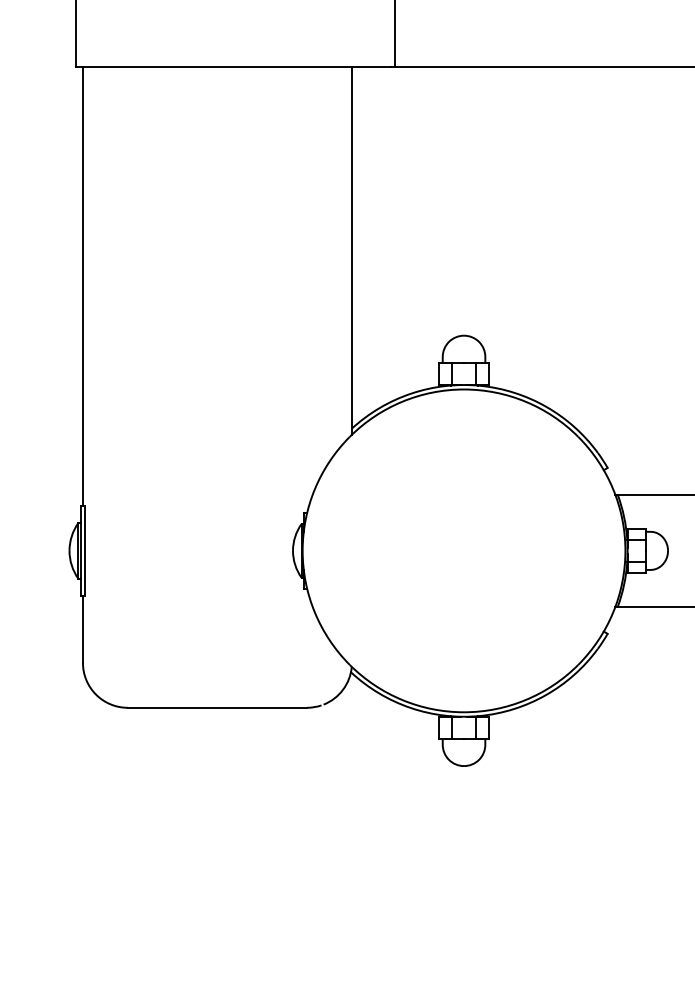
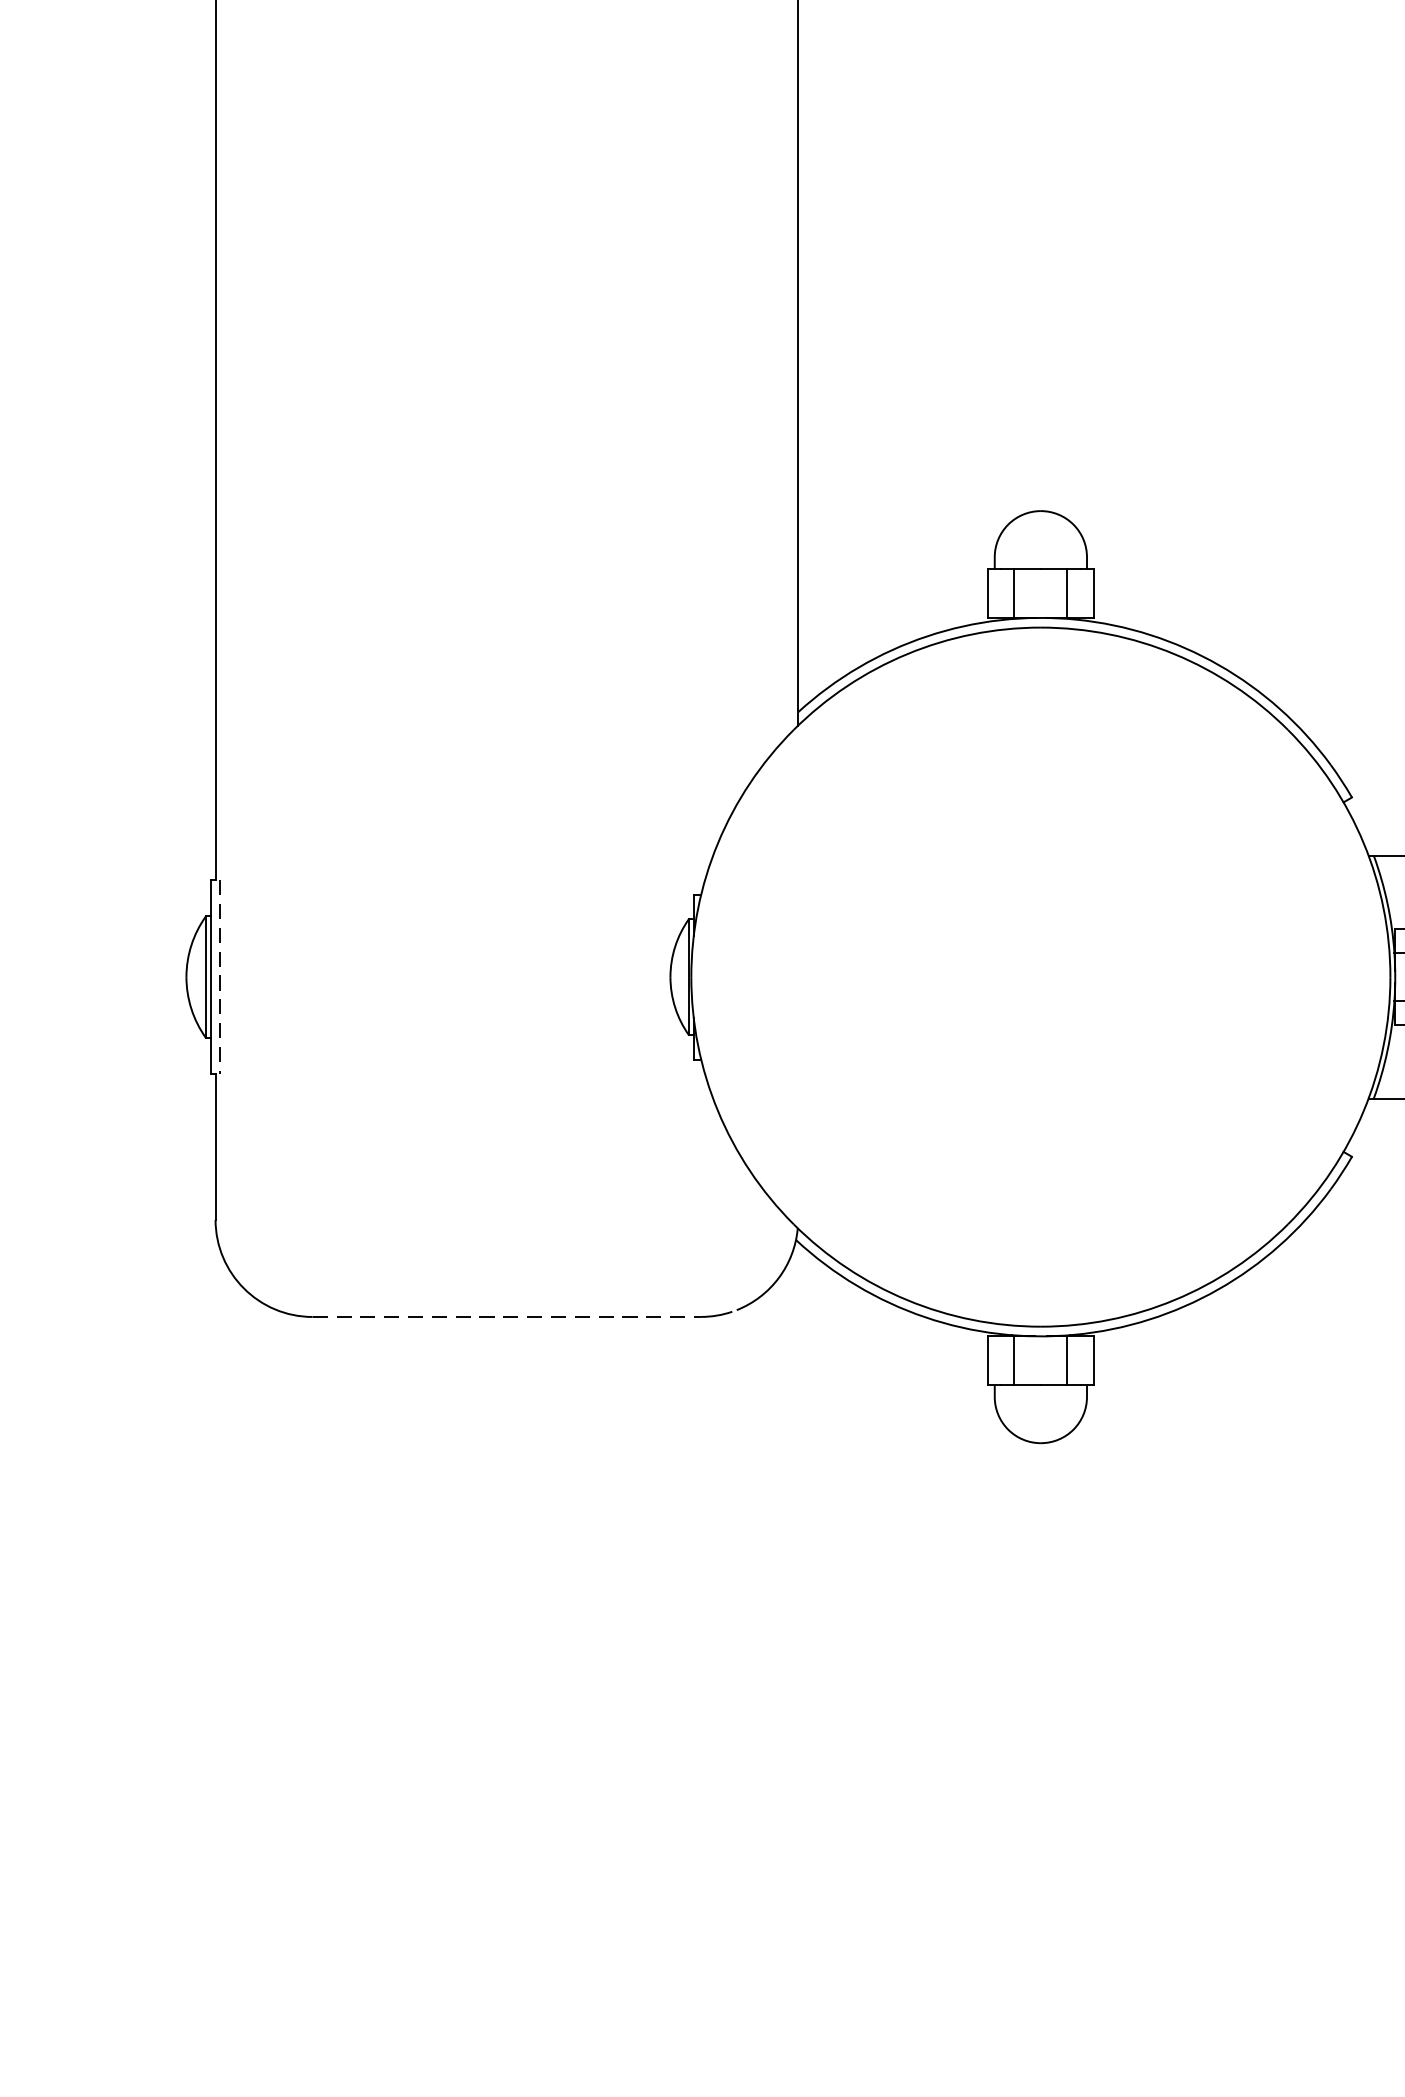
line: (85, 550) -> (221, 976), solid -> dashed
line: (217, 707) -> (506, 1316), solid -> dashed

